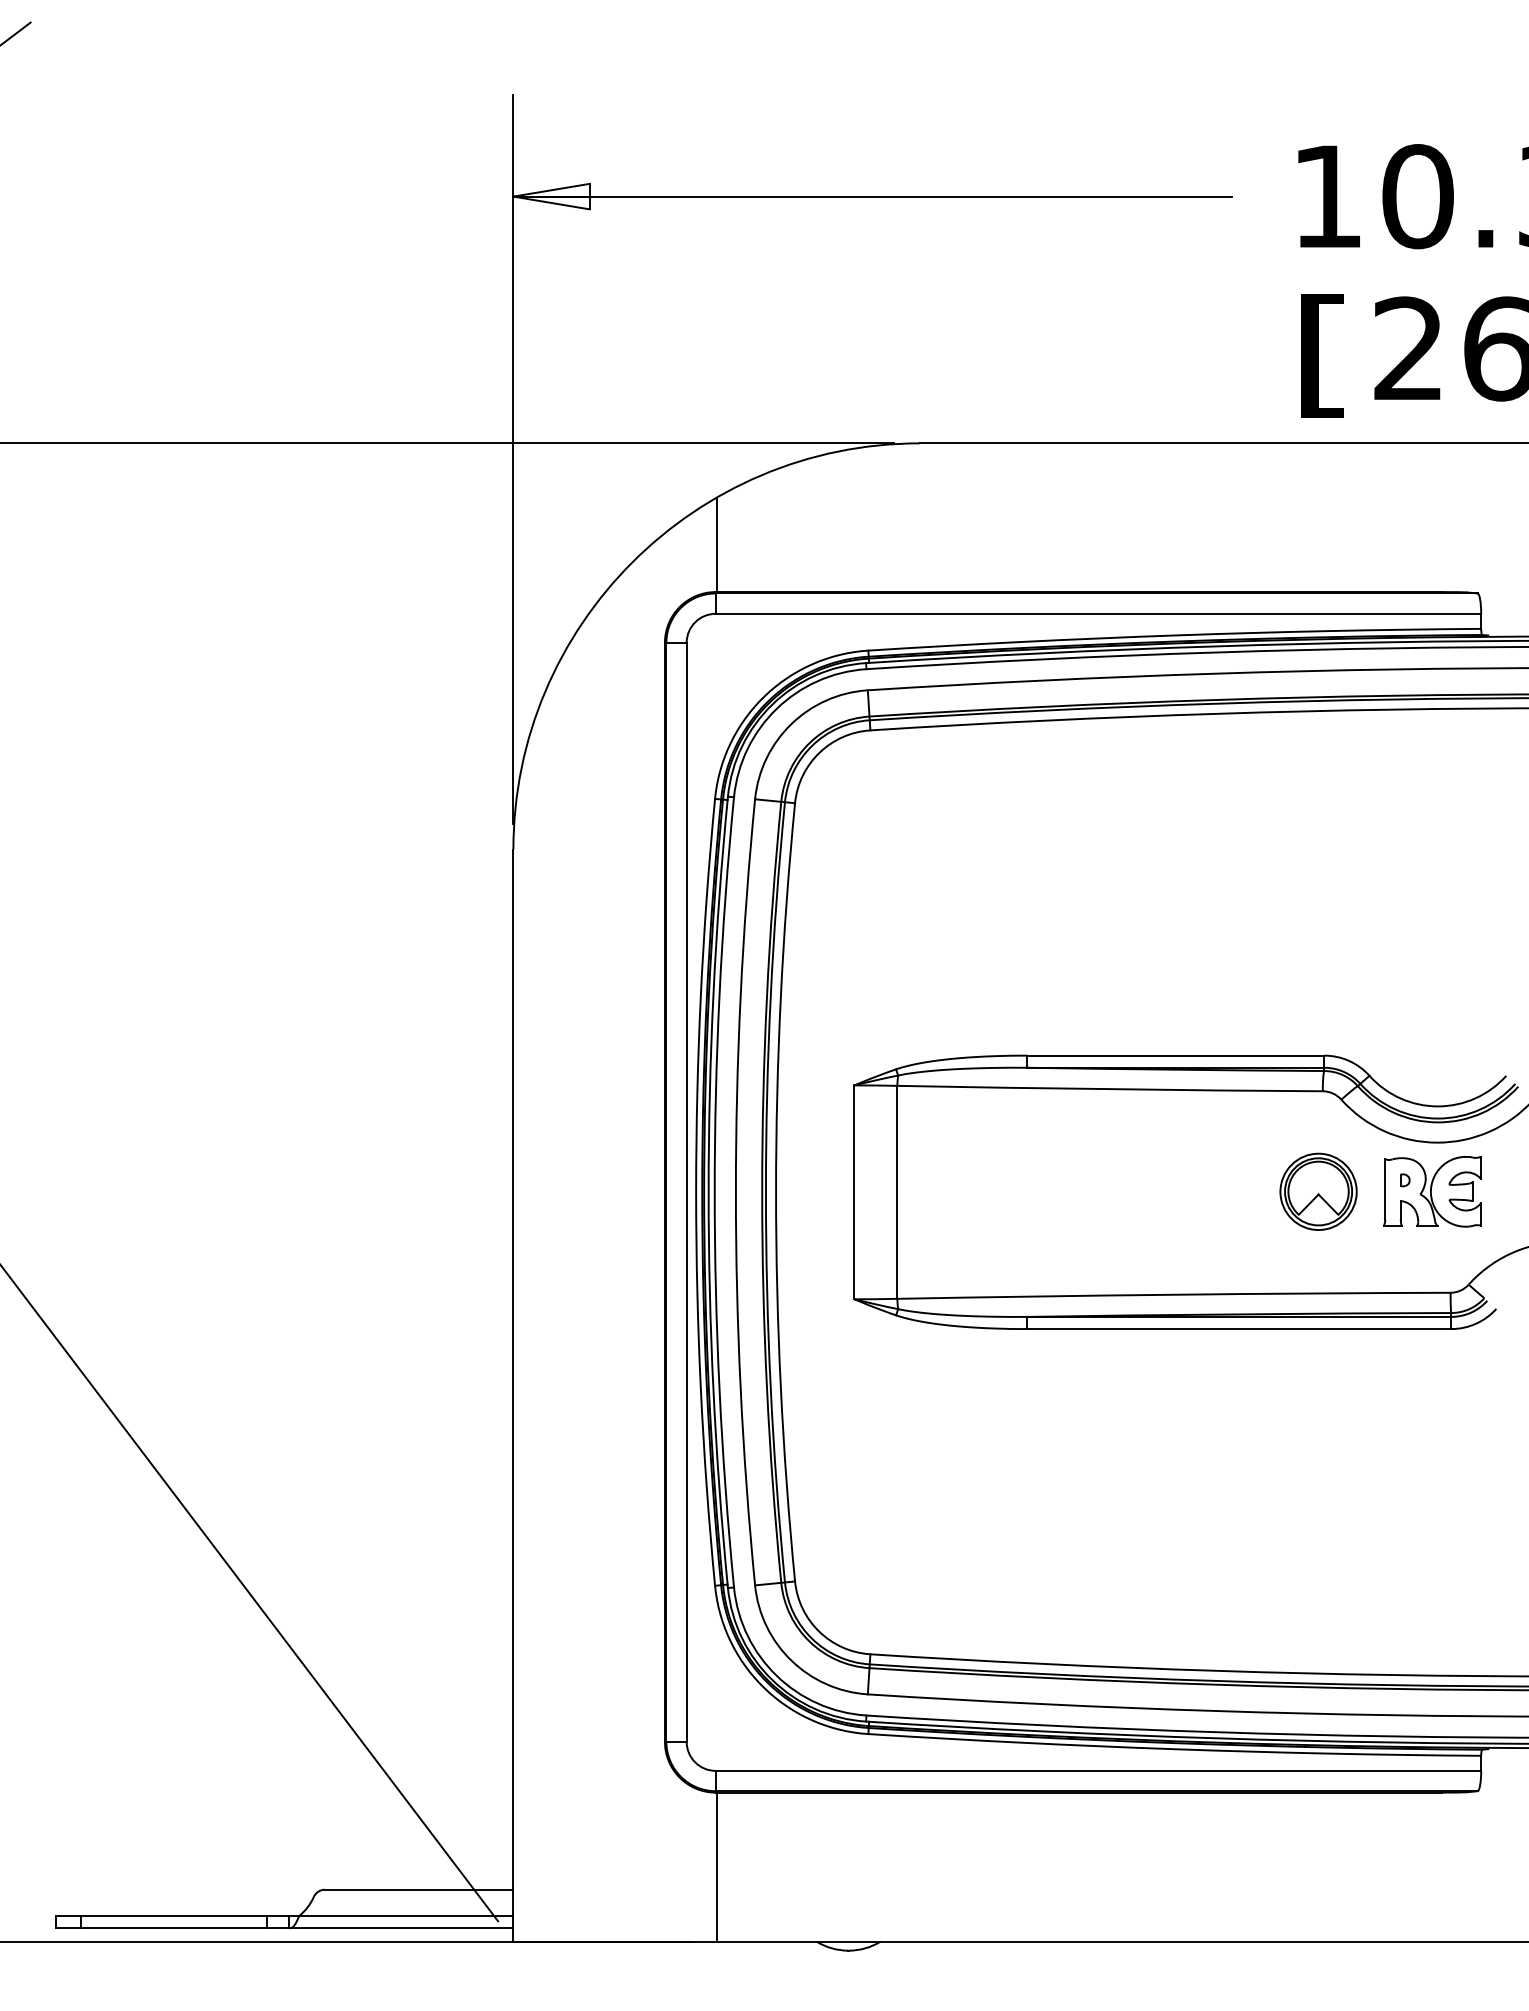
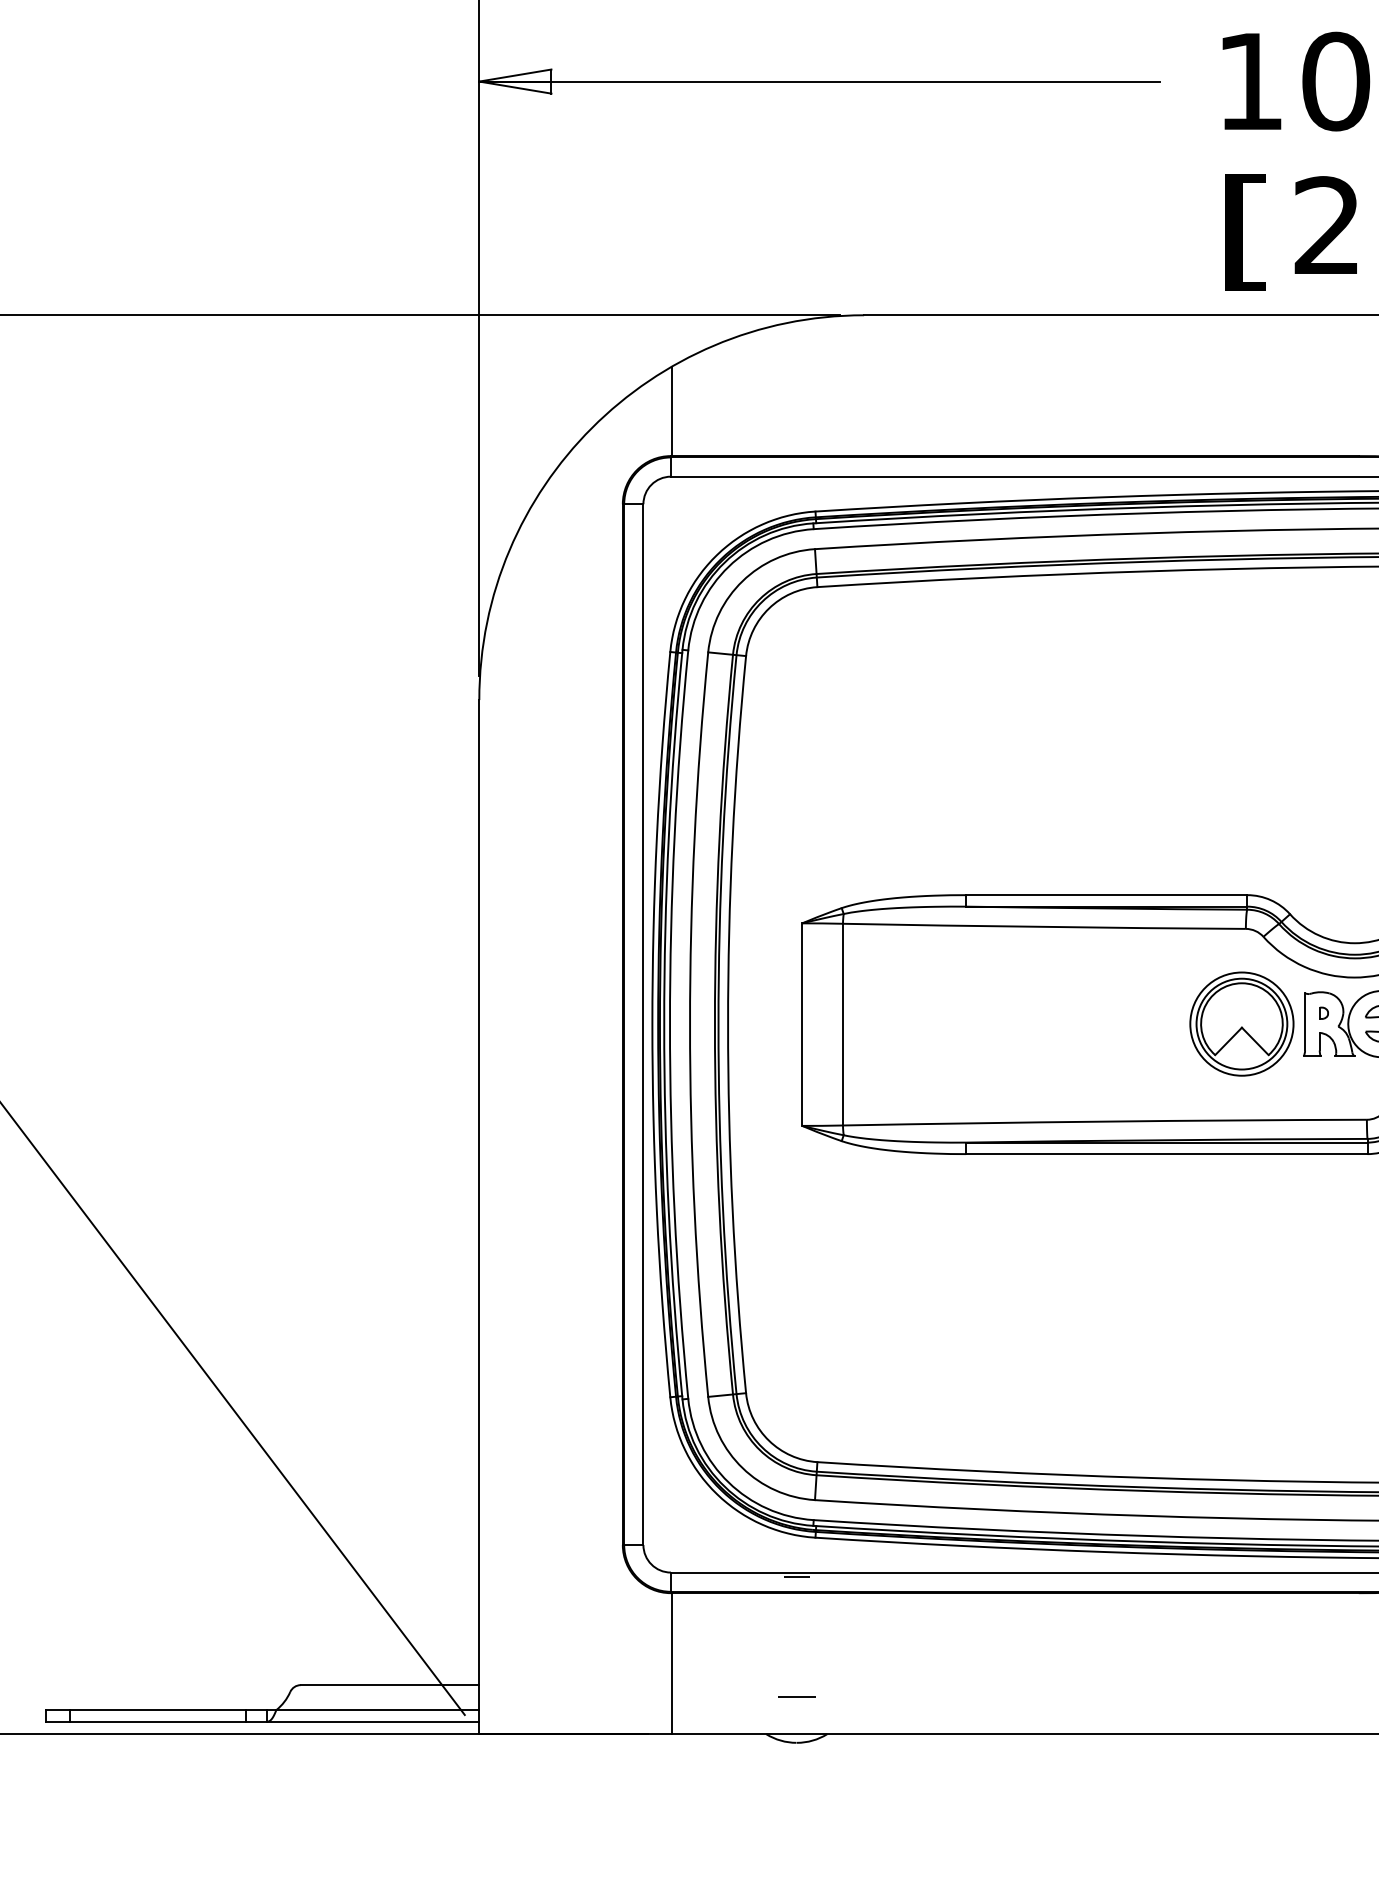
part: (1318, 1191) -> (1241, 1023), size x1.43
line: (848, 1775) -> (796, 1576), added
line: (848, 1901) -> (796, 1696), added

